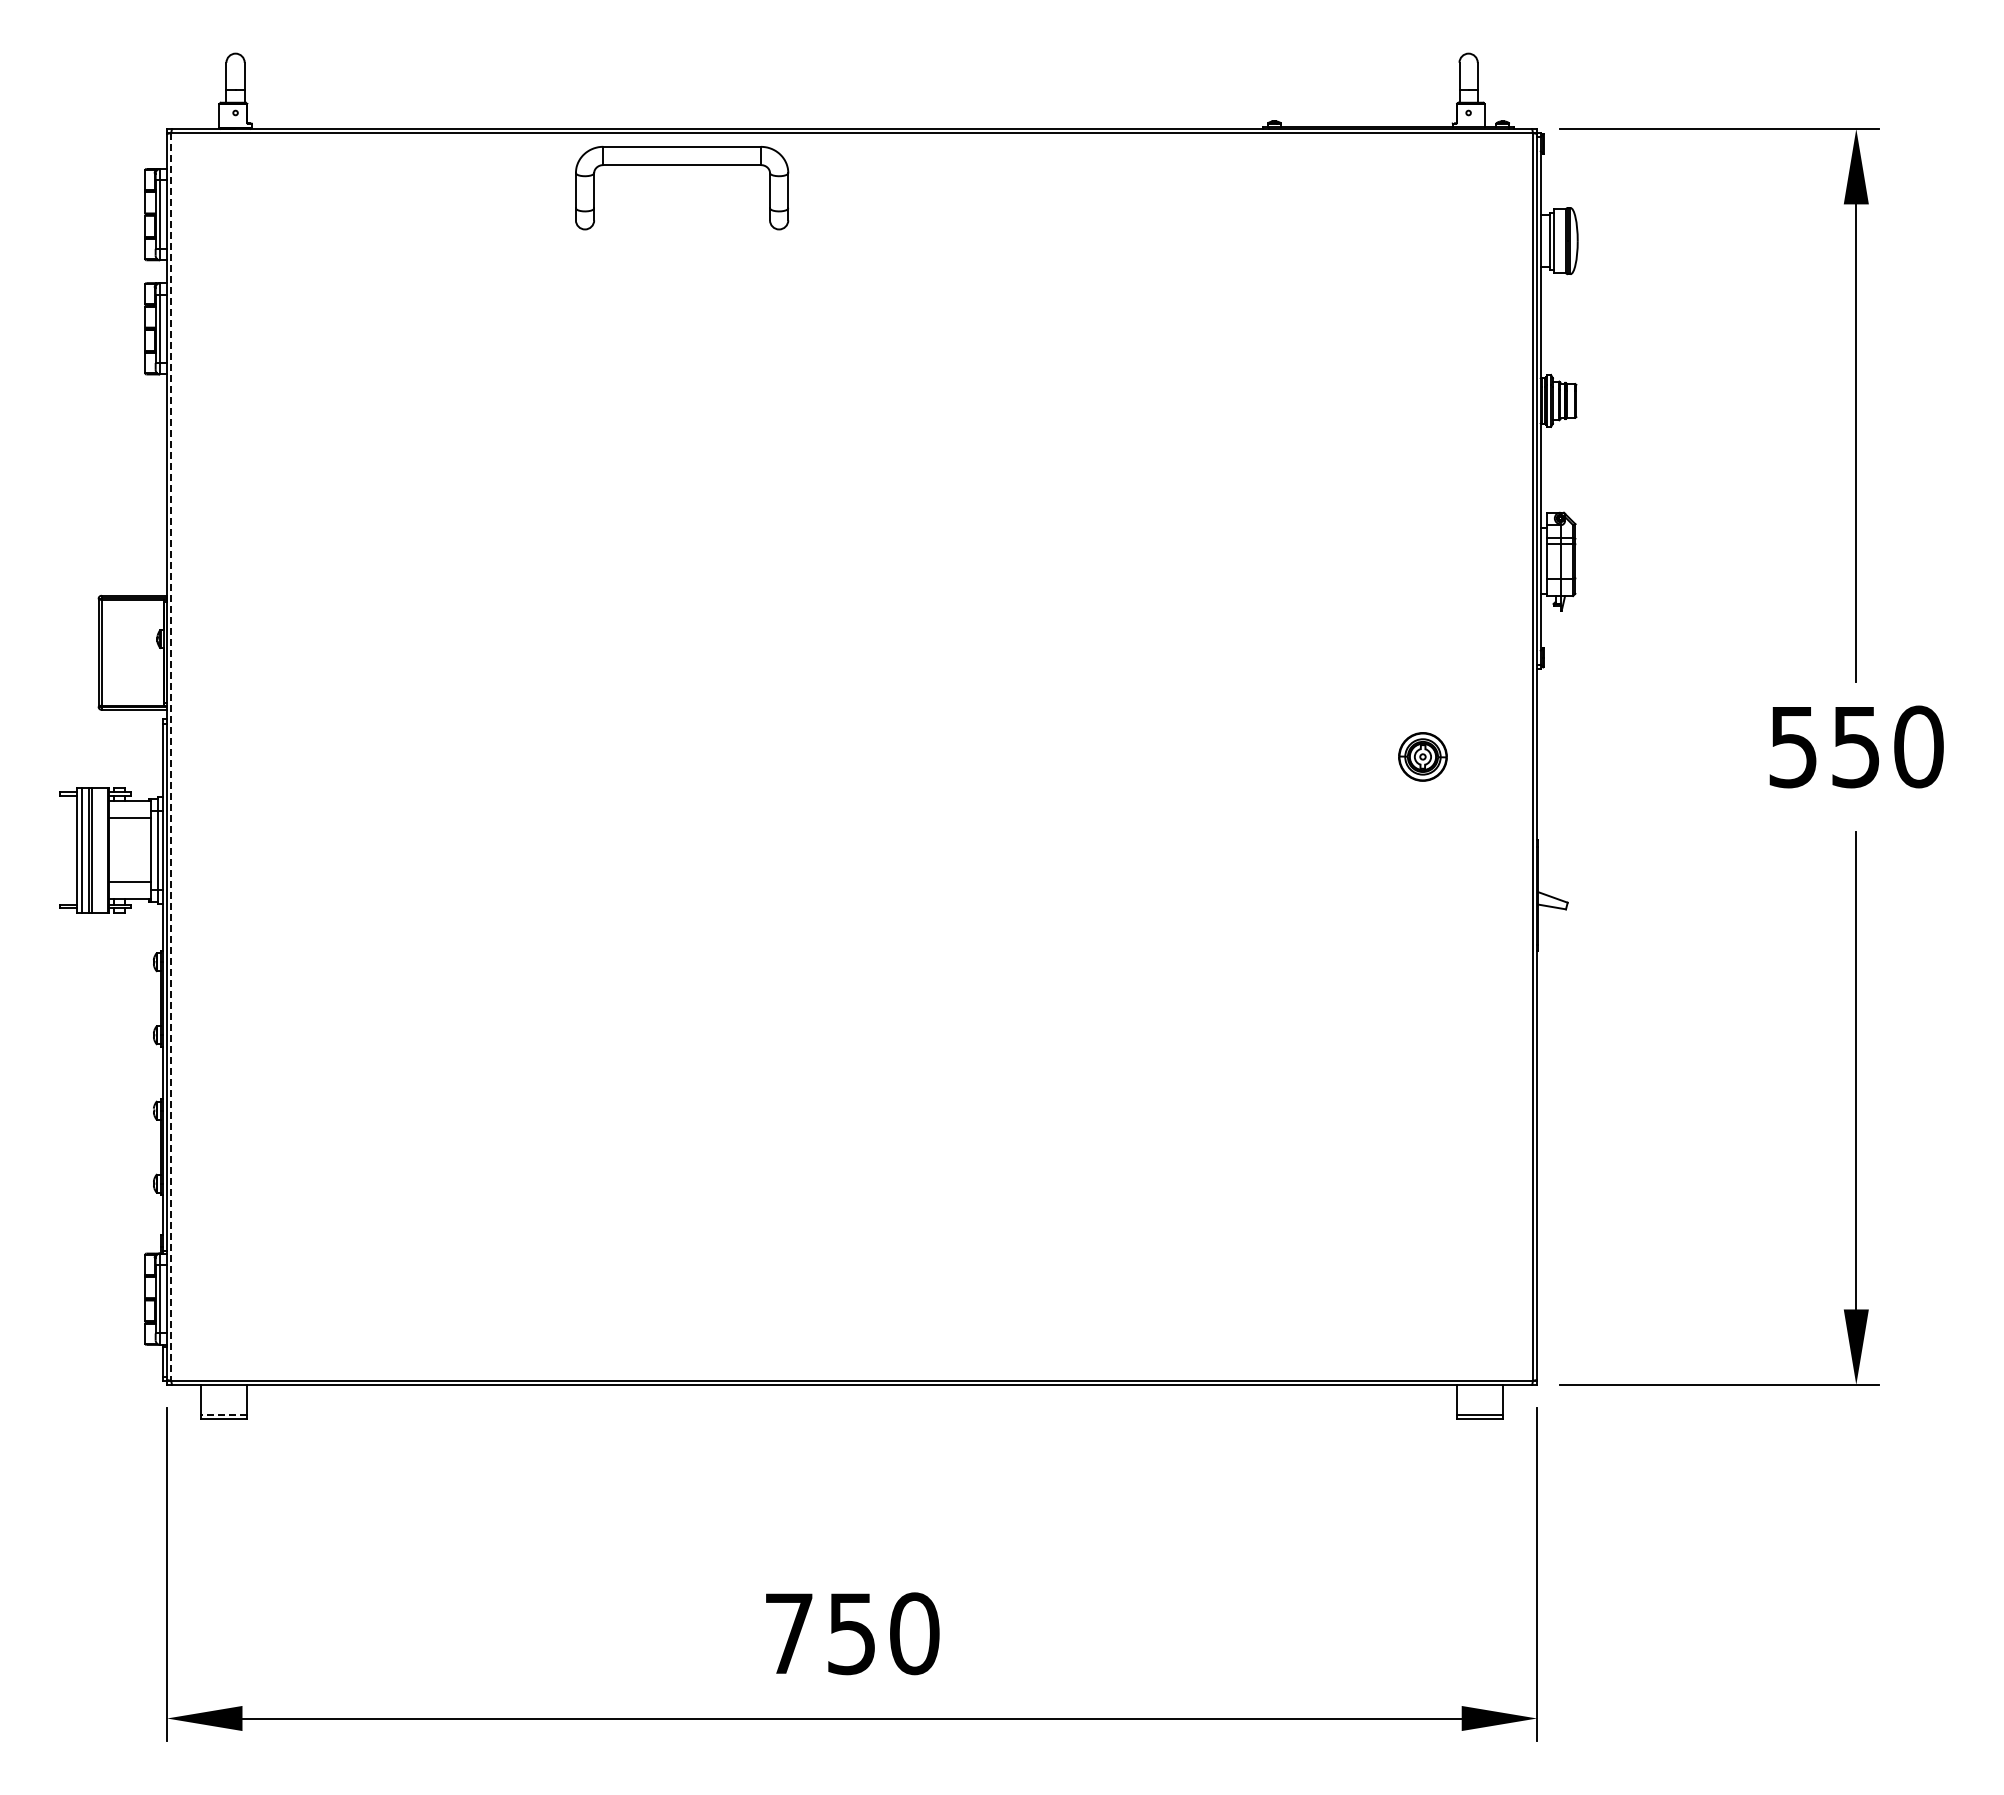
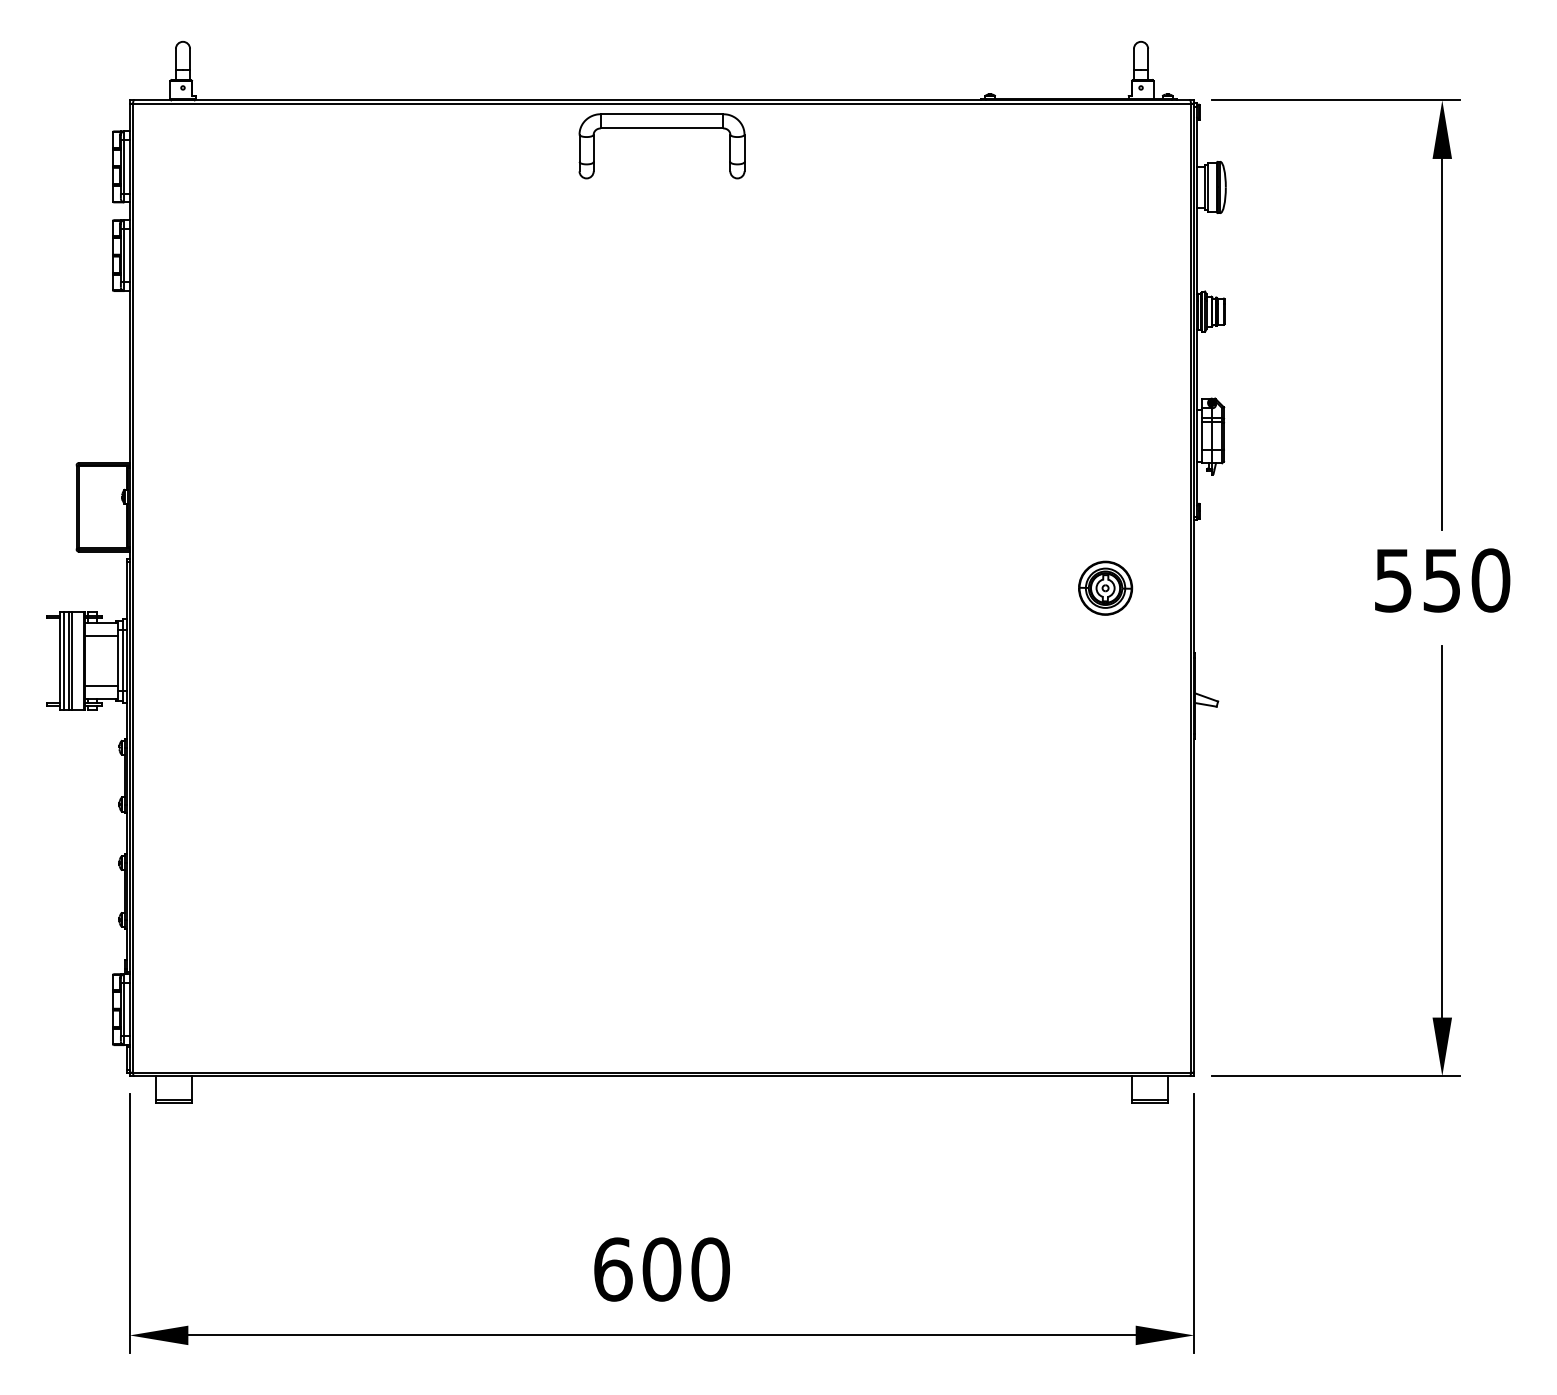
part: (682, 165) -> (662, 128), moved
line: (171, 756) -> (133, 587), dashed -> solid
part: (1422, 756) -> (1105, 587), size x1.43
line: (224, 1414) -> (174, 1099), dashed -> solid
text: (820, 1633) -> (637, 1269), 750 -> 600

